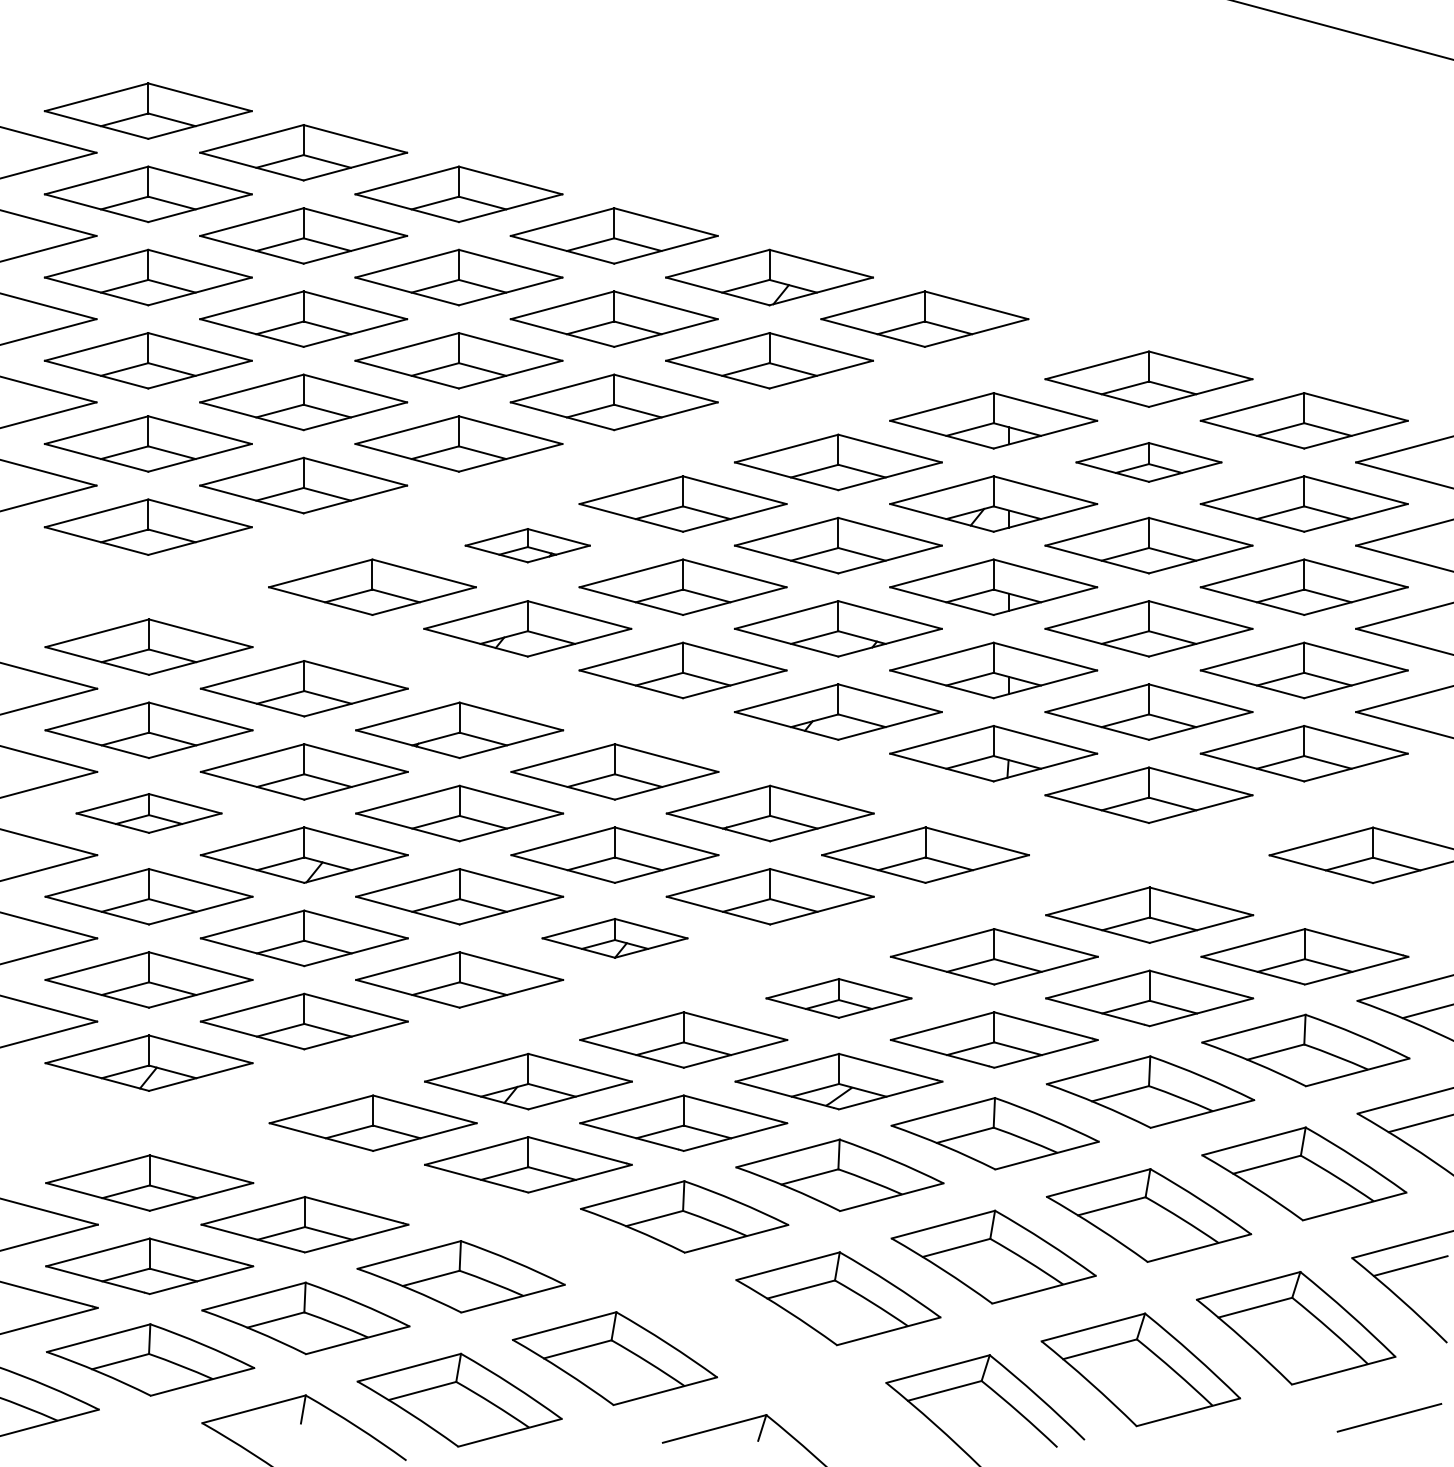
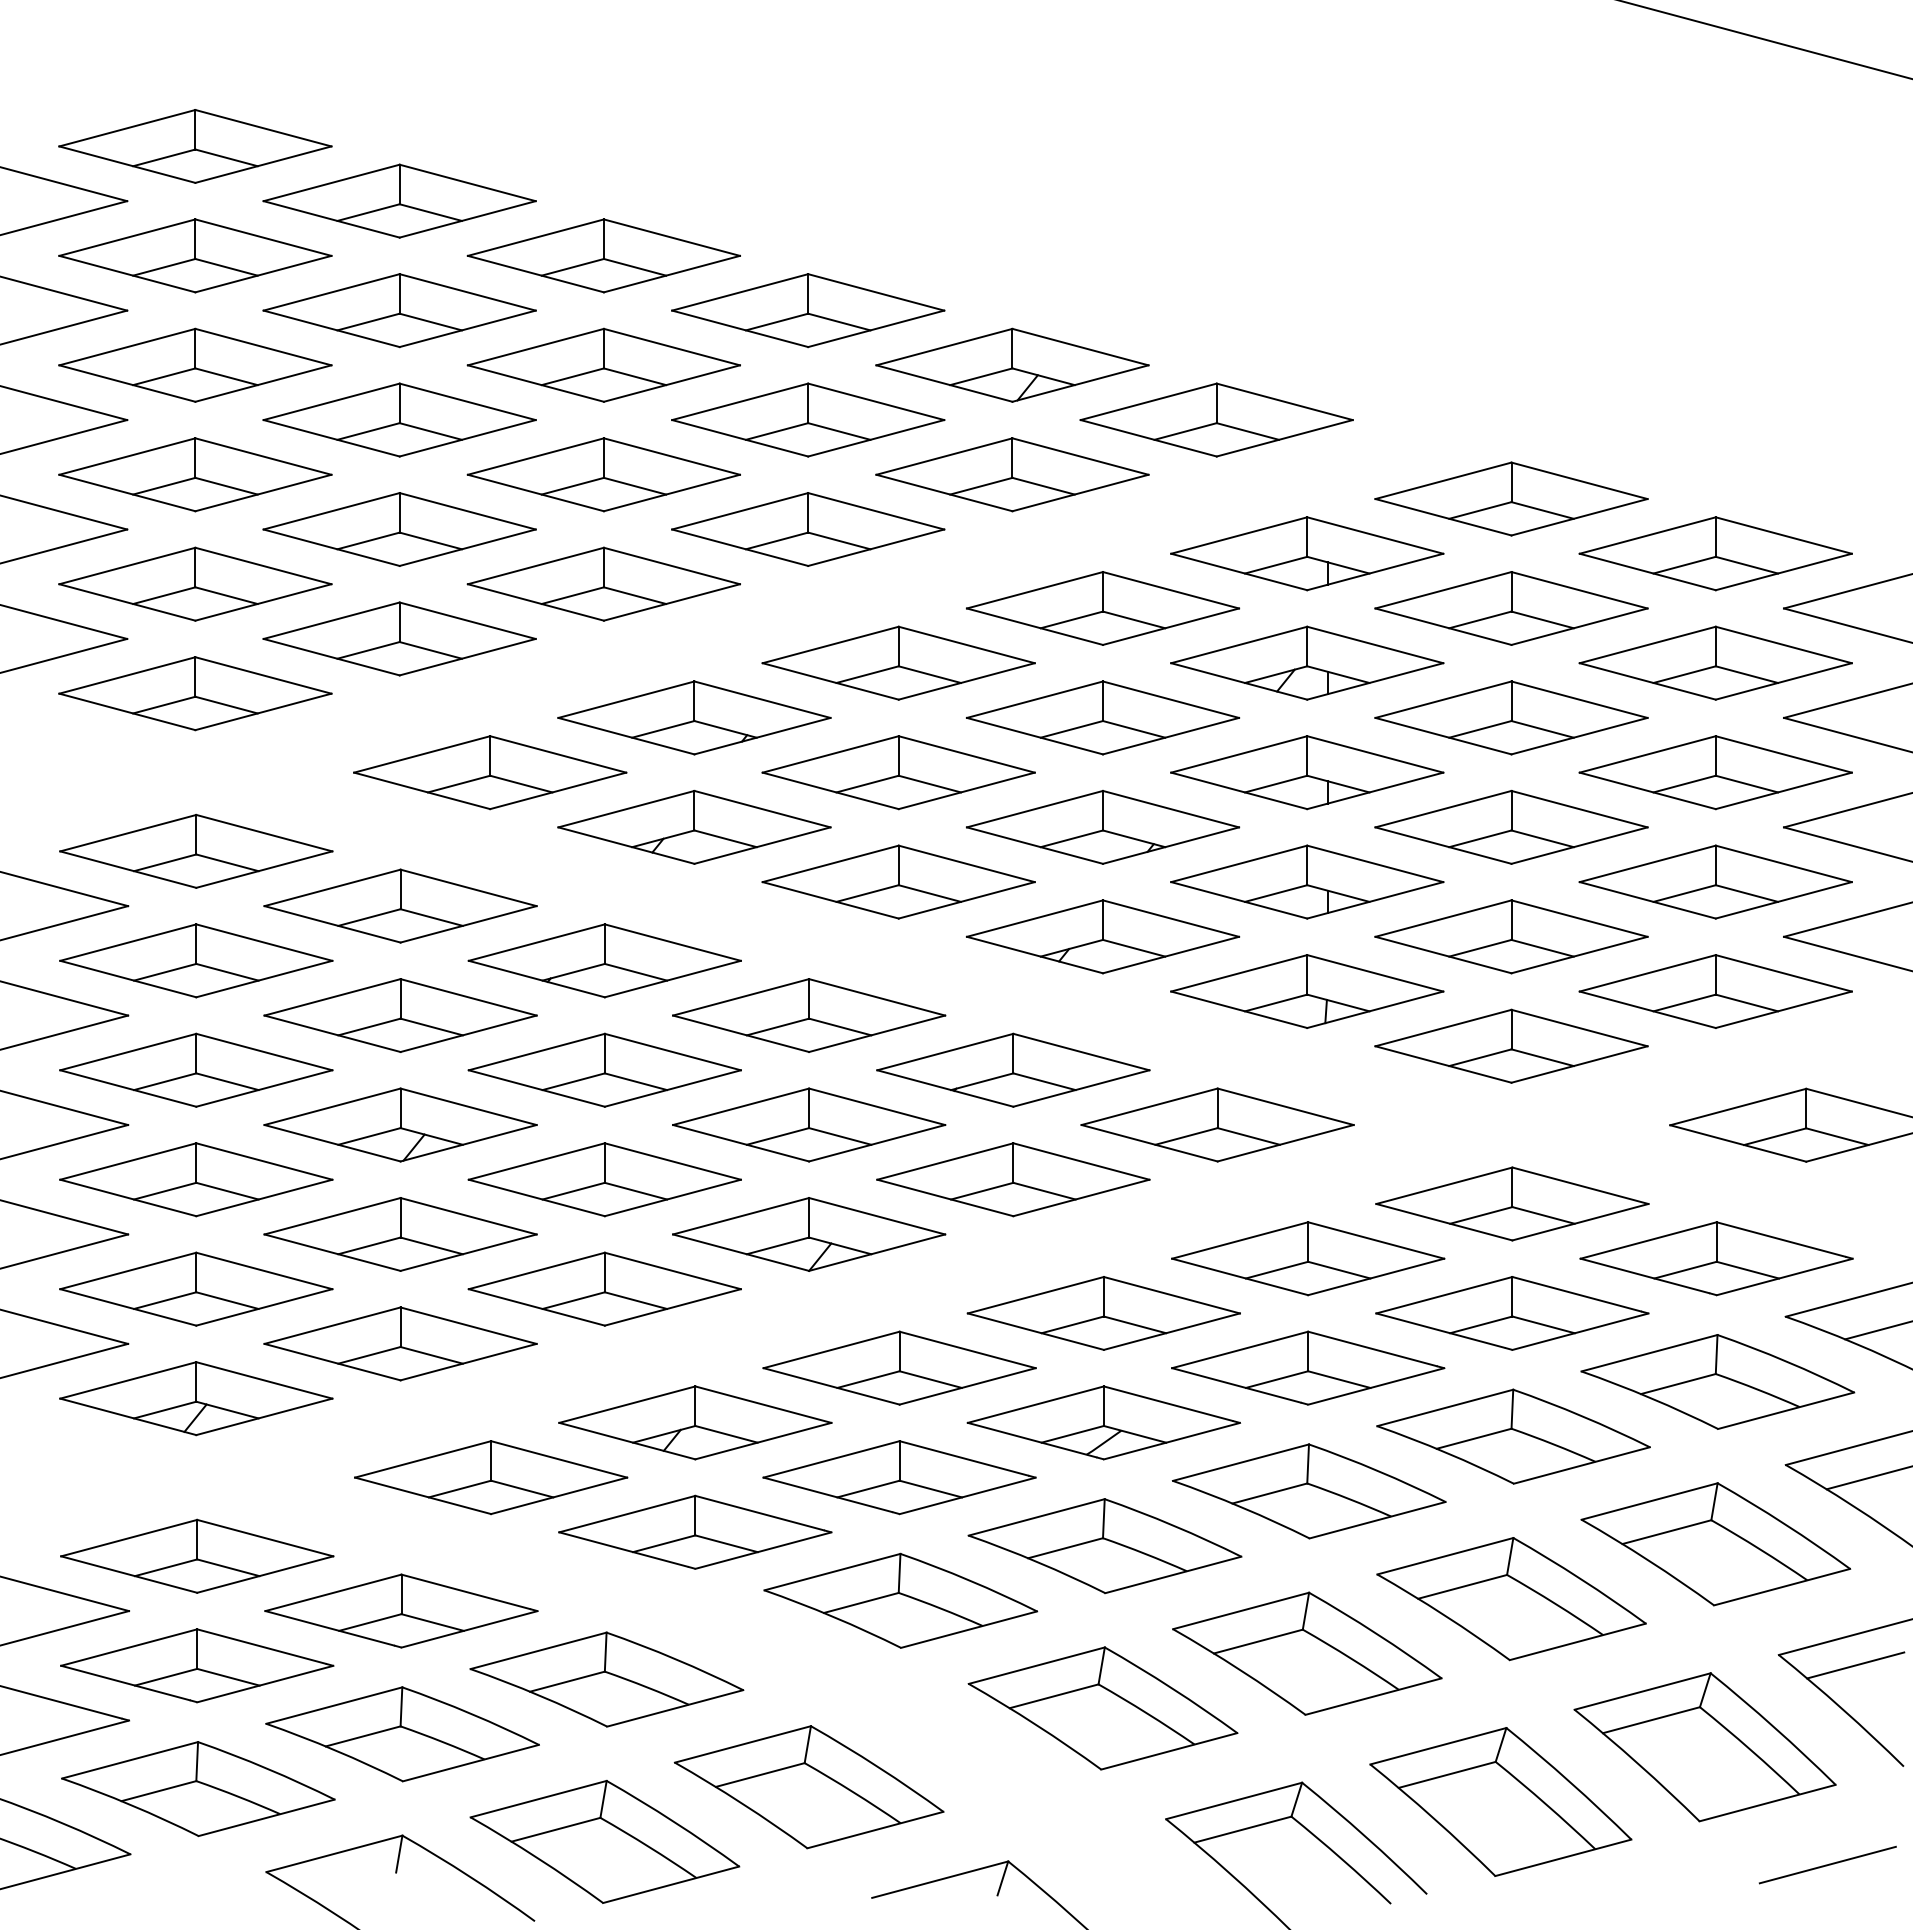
part: (1148, 462) -> (1511, 608), size x1.43
part: (527, 545) -> (694, 717), size x1.67
part: (149, 812) -> (196, 1069), size x1.43
part: (615, 938) -> (809, 1234), size x1.43
part: (838, 998) -> (1103, 1313), size x1.43

